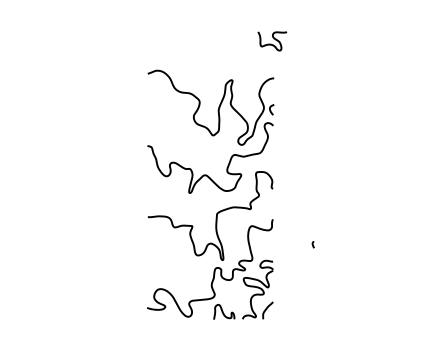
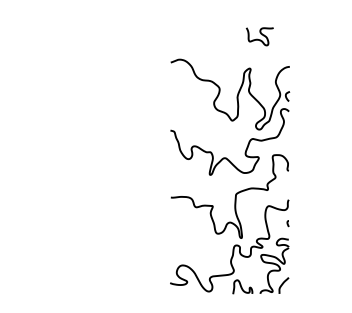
curve: (271, 43) -> (259, 38), moved
curve: (312, 244) -> (287, 223), moved

